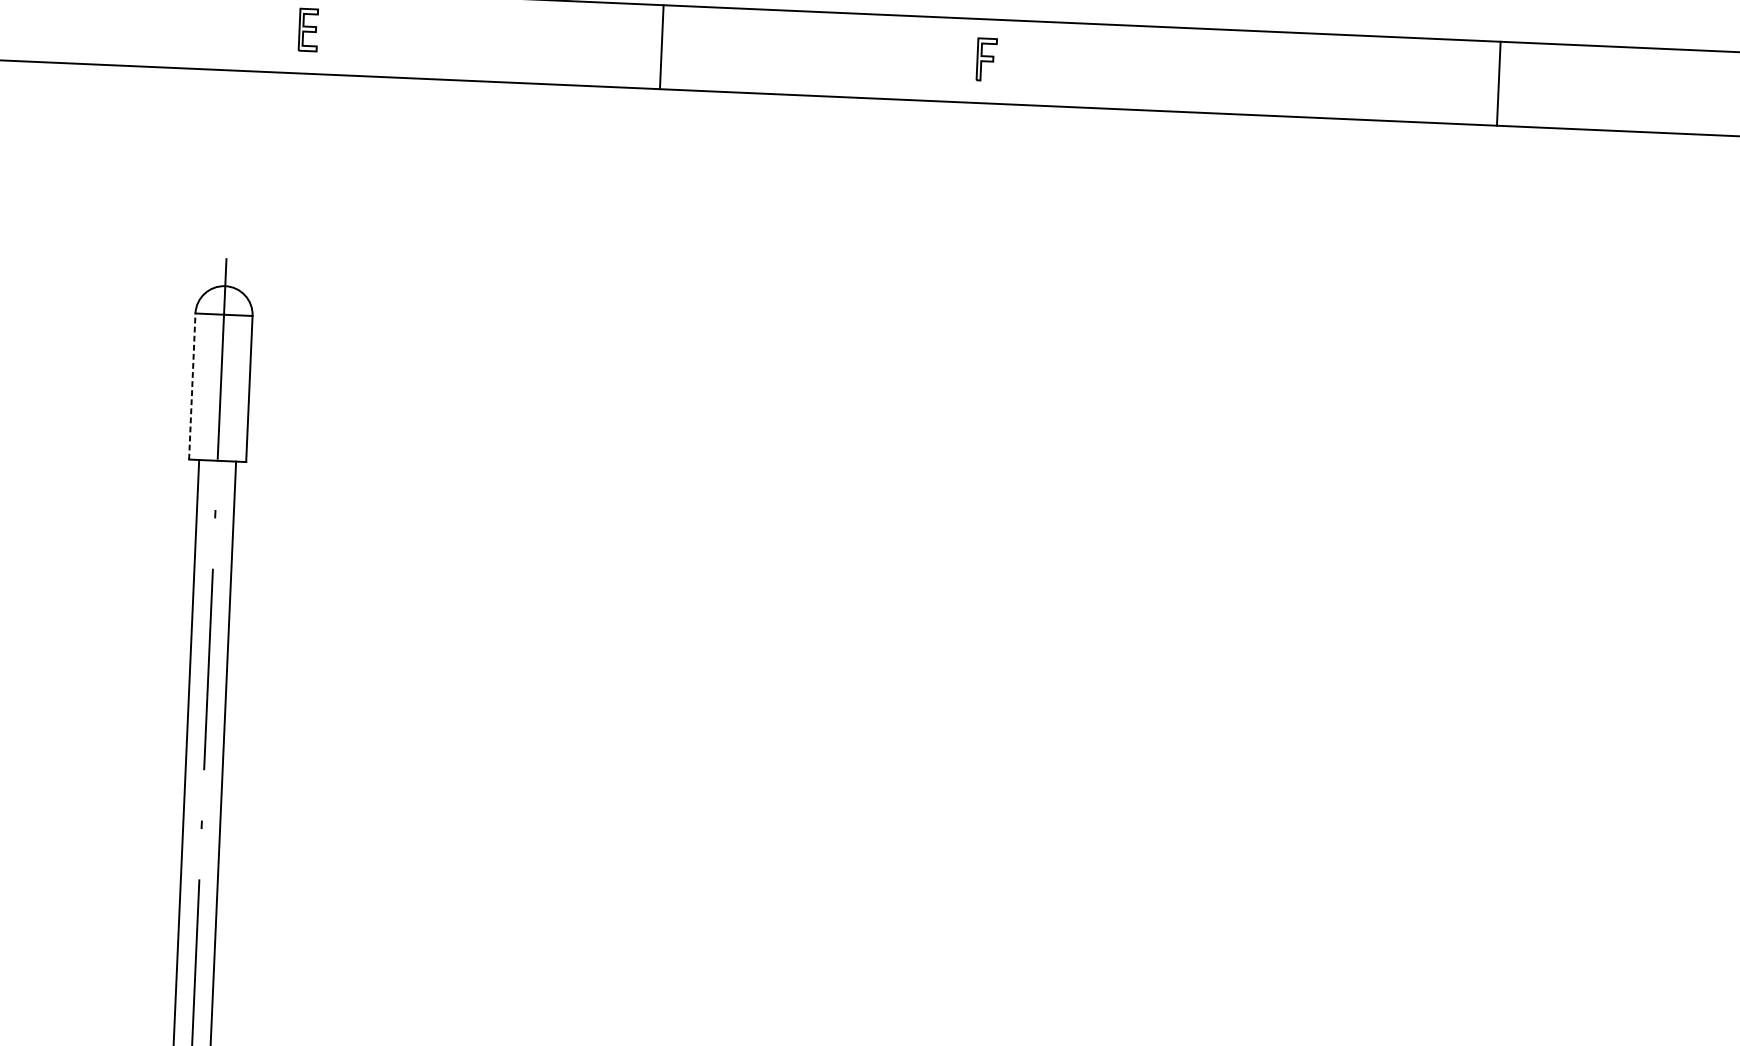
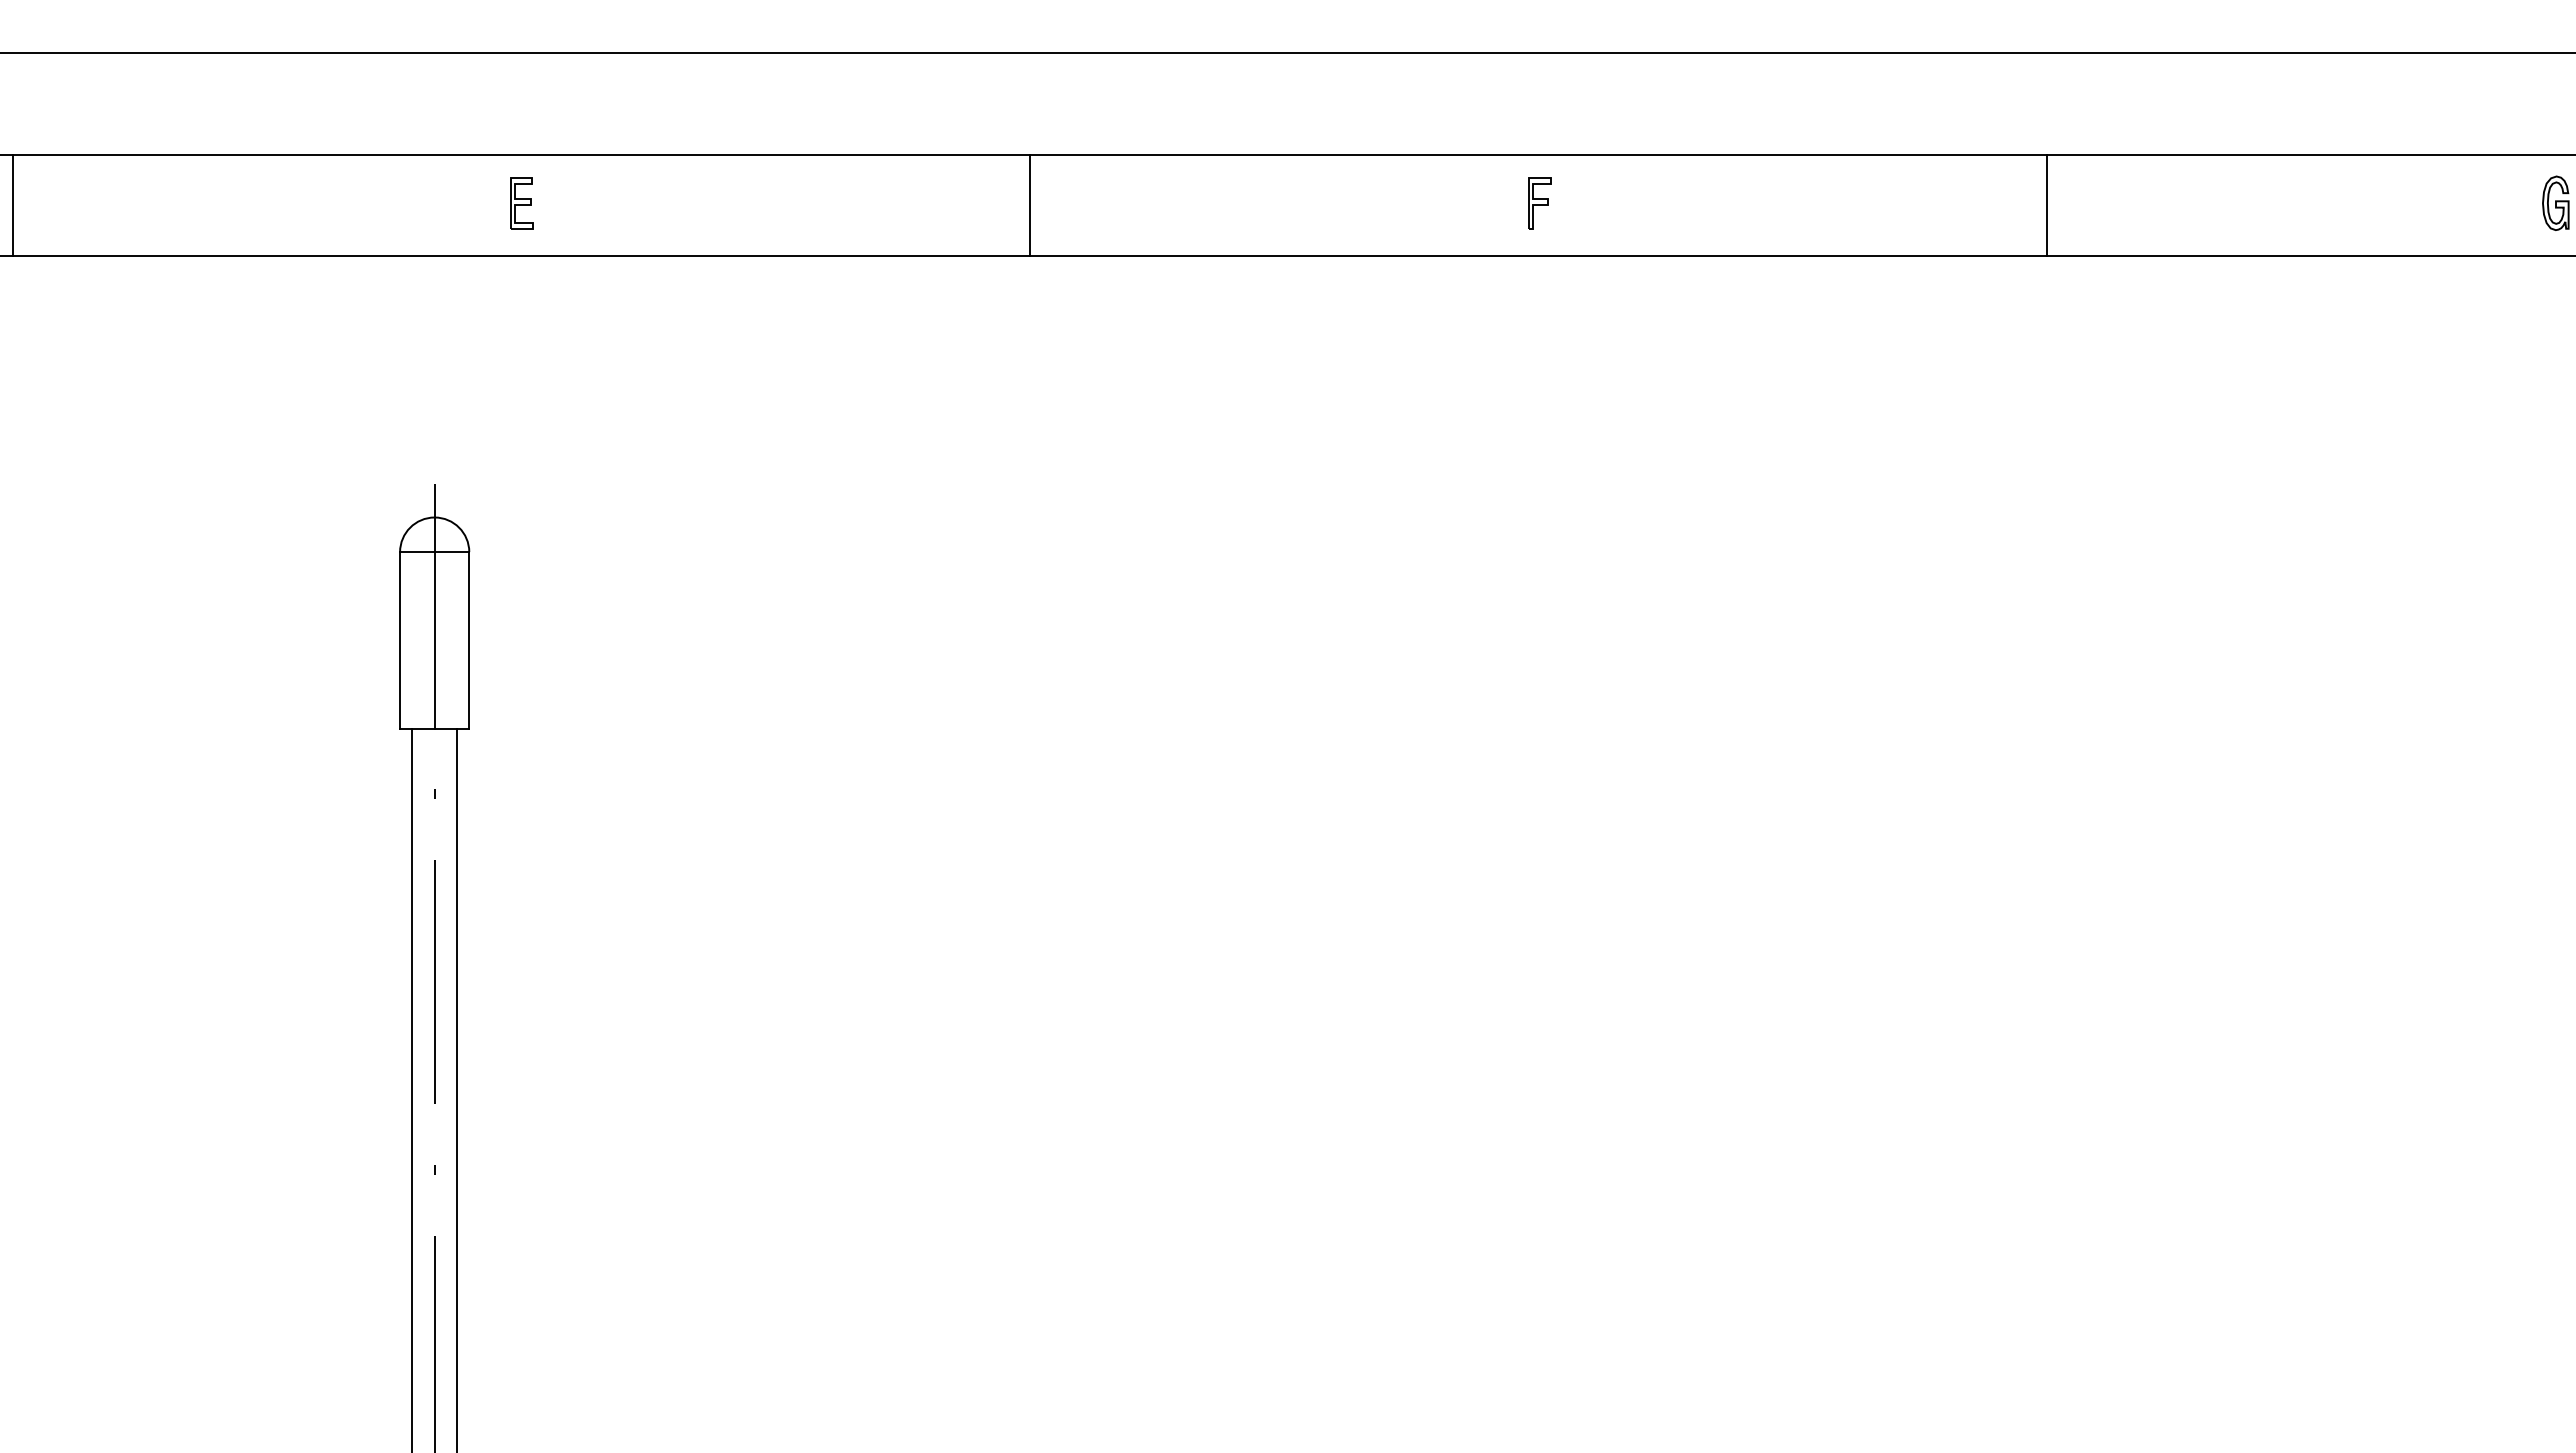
line: (662, 47) -> (1030, 205), moved
part: (986, 59) -> (1539, 203), moved
line: (1498, 83) -> (2047, 205), moved
line: (192, 386) -> (400, 640), dashed -> solid

